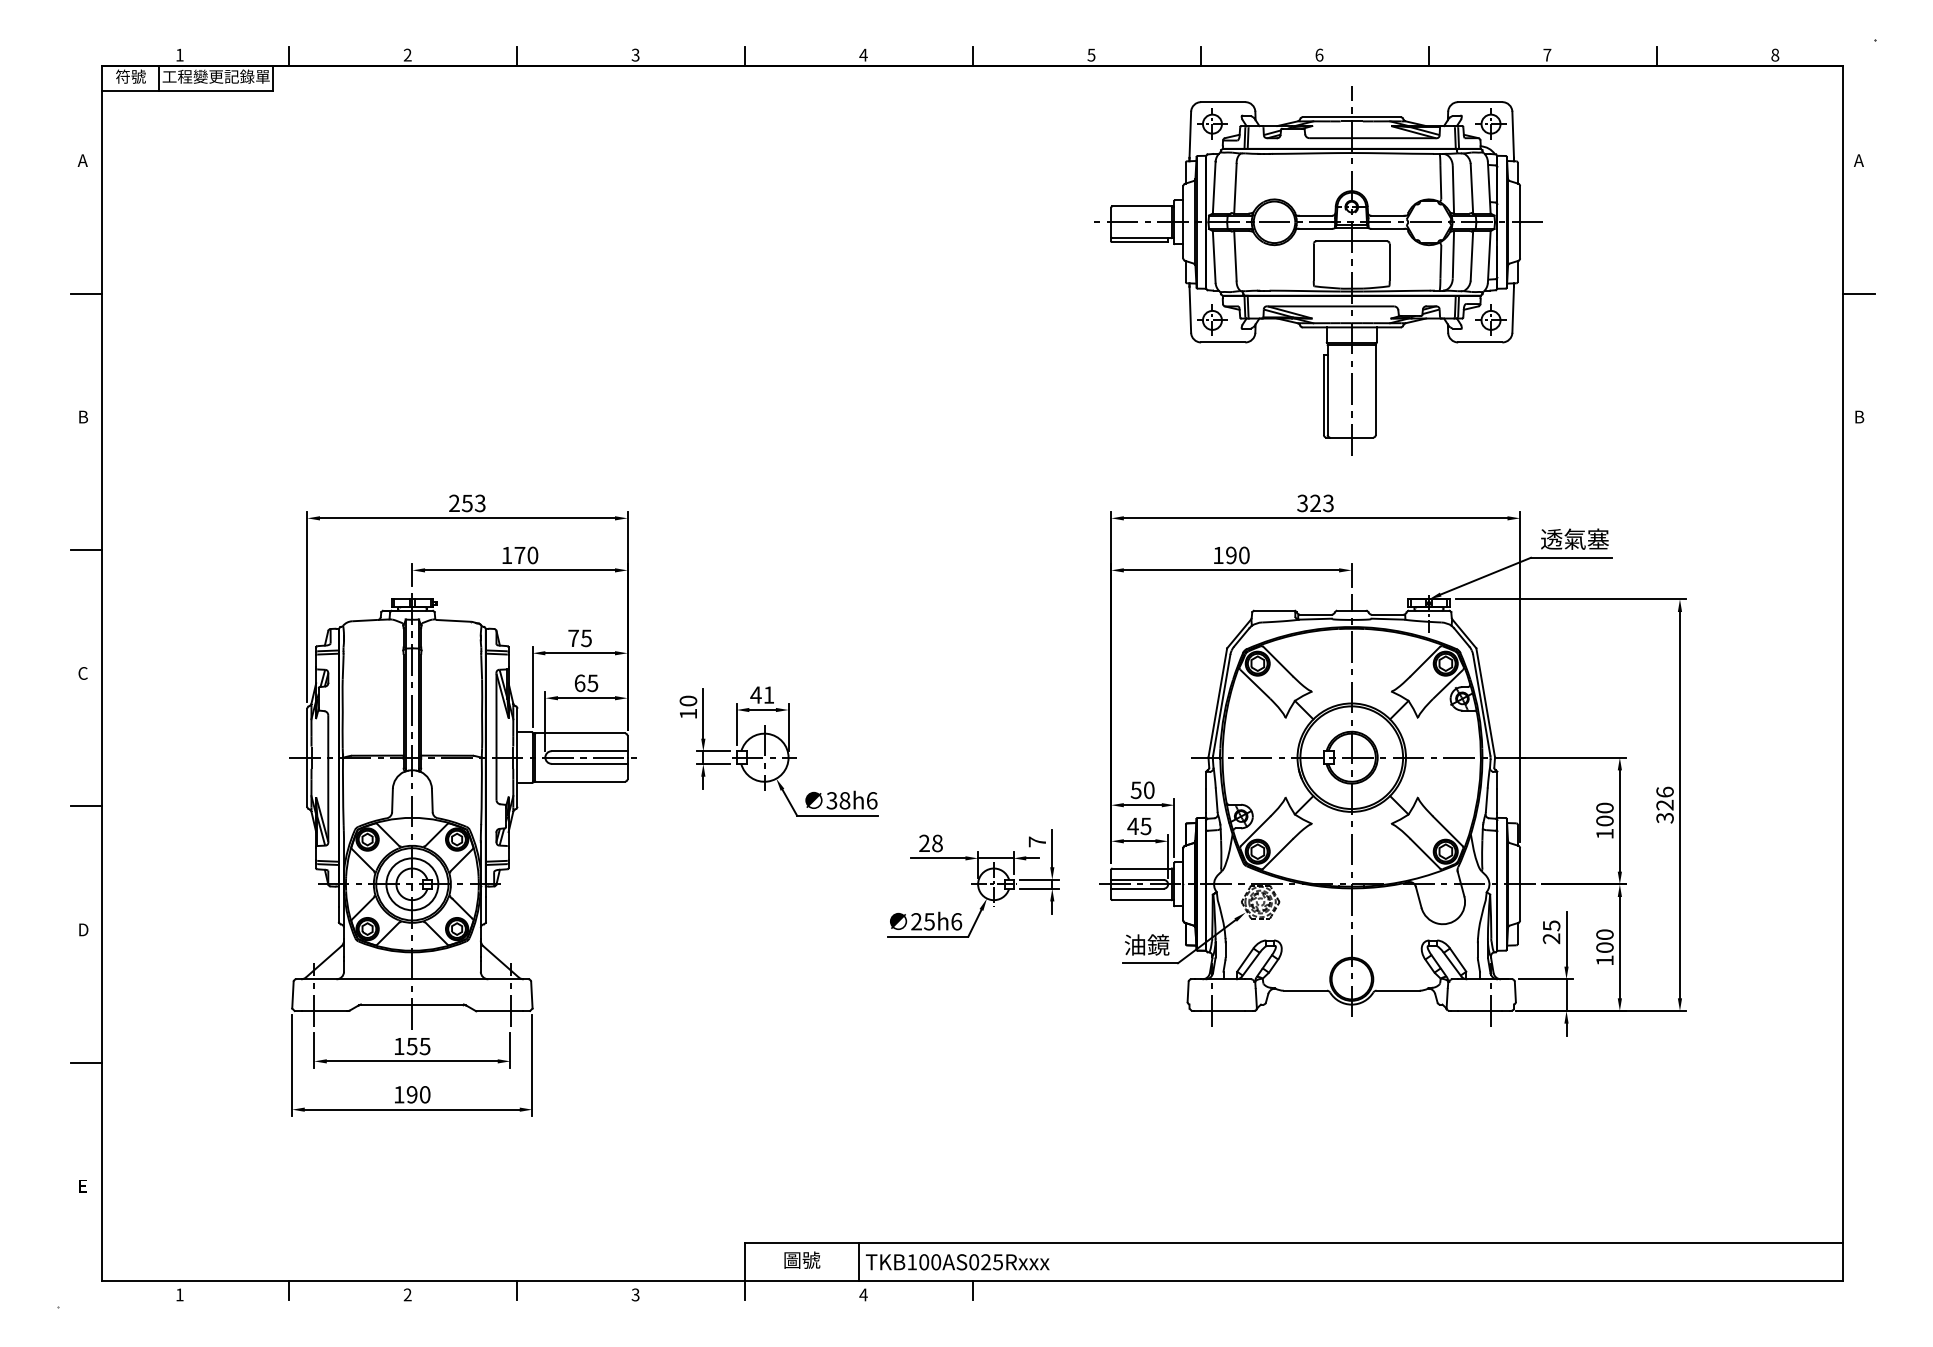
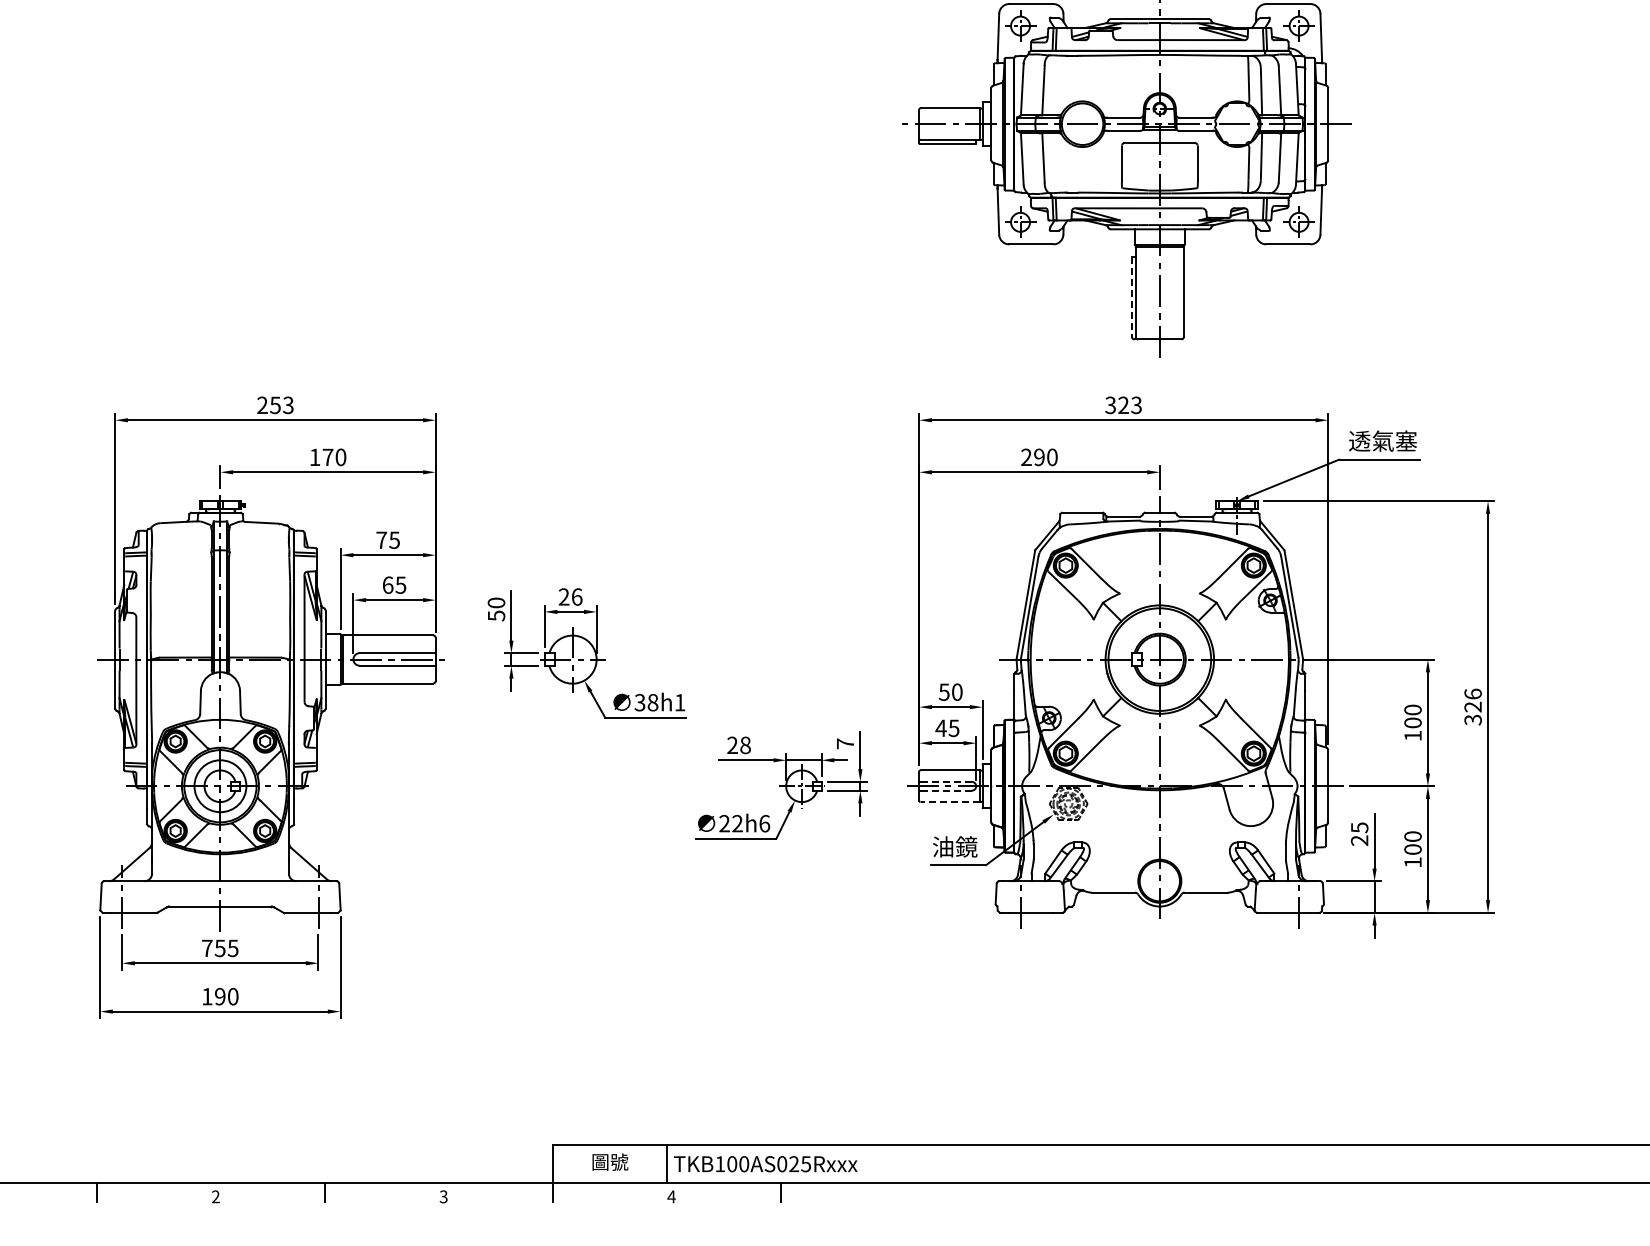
line: (1323, 395) -> (1131, 297), solid -> dashed
text: (1218, 554) -> (1026, 456), 190 -> 290
text: (762, 694) -> (570, 596), 41 -> 26
text: (688, 713) -> (496, 615), 10 -> 50
text: (872, 800) -> (680, 702), 38h6 -> 38h1
line: (1138, 879) -> (946, 781), solid -> dashed
line: (1138, 888) -> (946, 790), solid -> dashed
line: (1142, 900) -> (950, 802), solid -> dashed
text: (929, 921) -> (737, 823), 25h6 -> 22h6
text: (399, 1046) -> (207, 948), 155 -> 755

